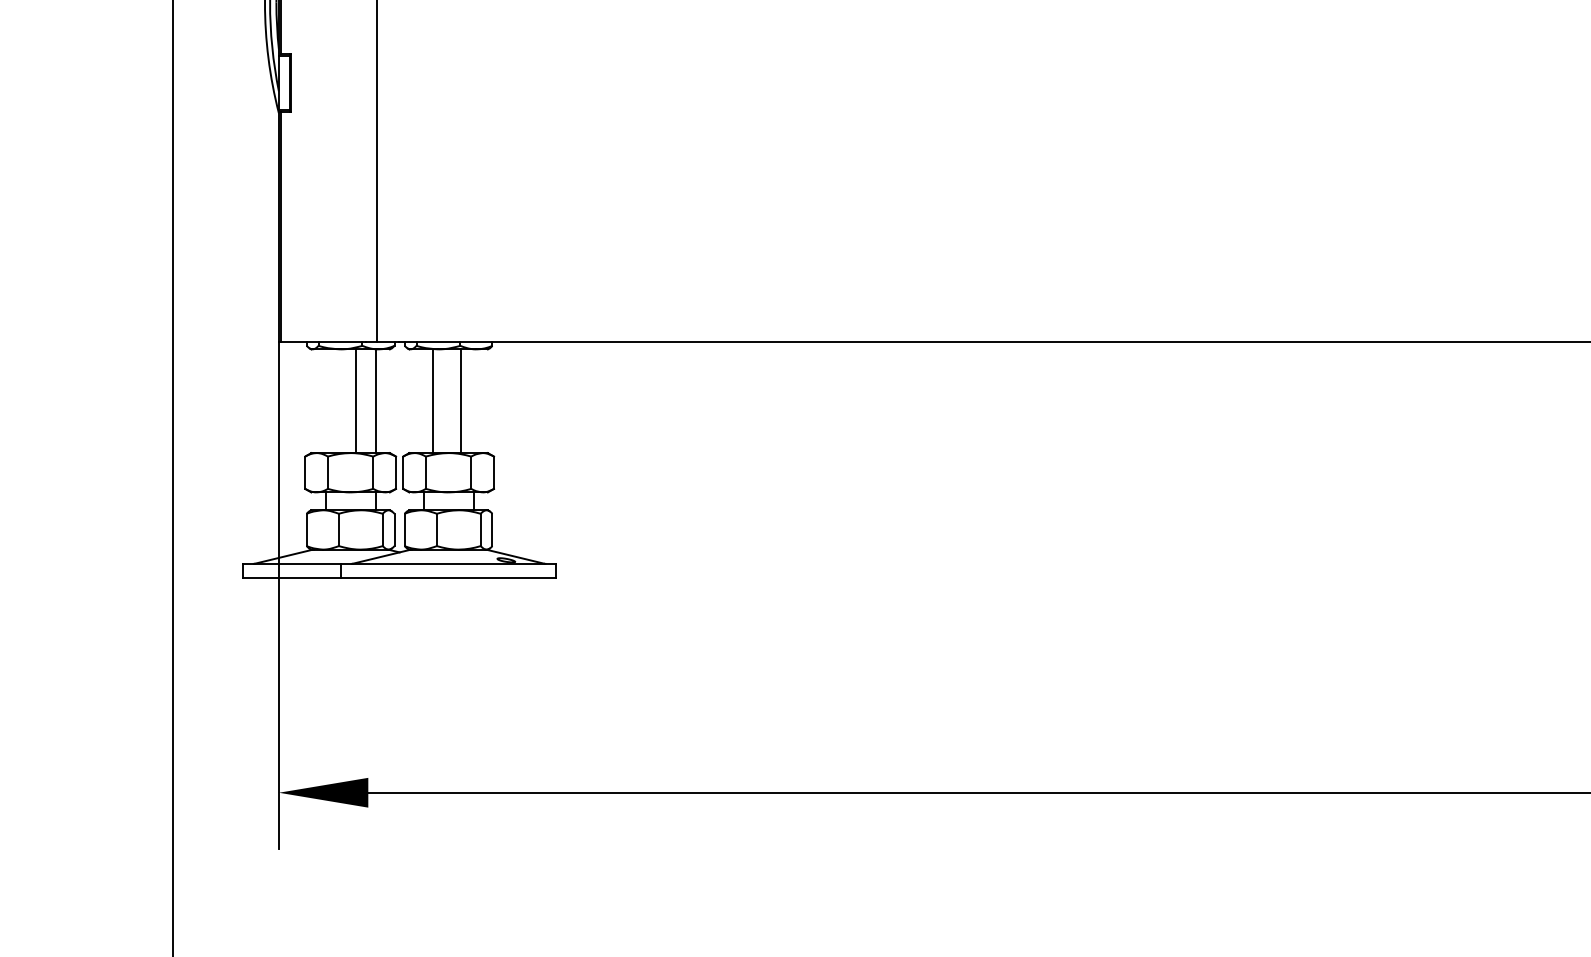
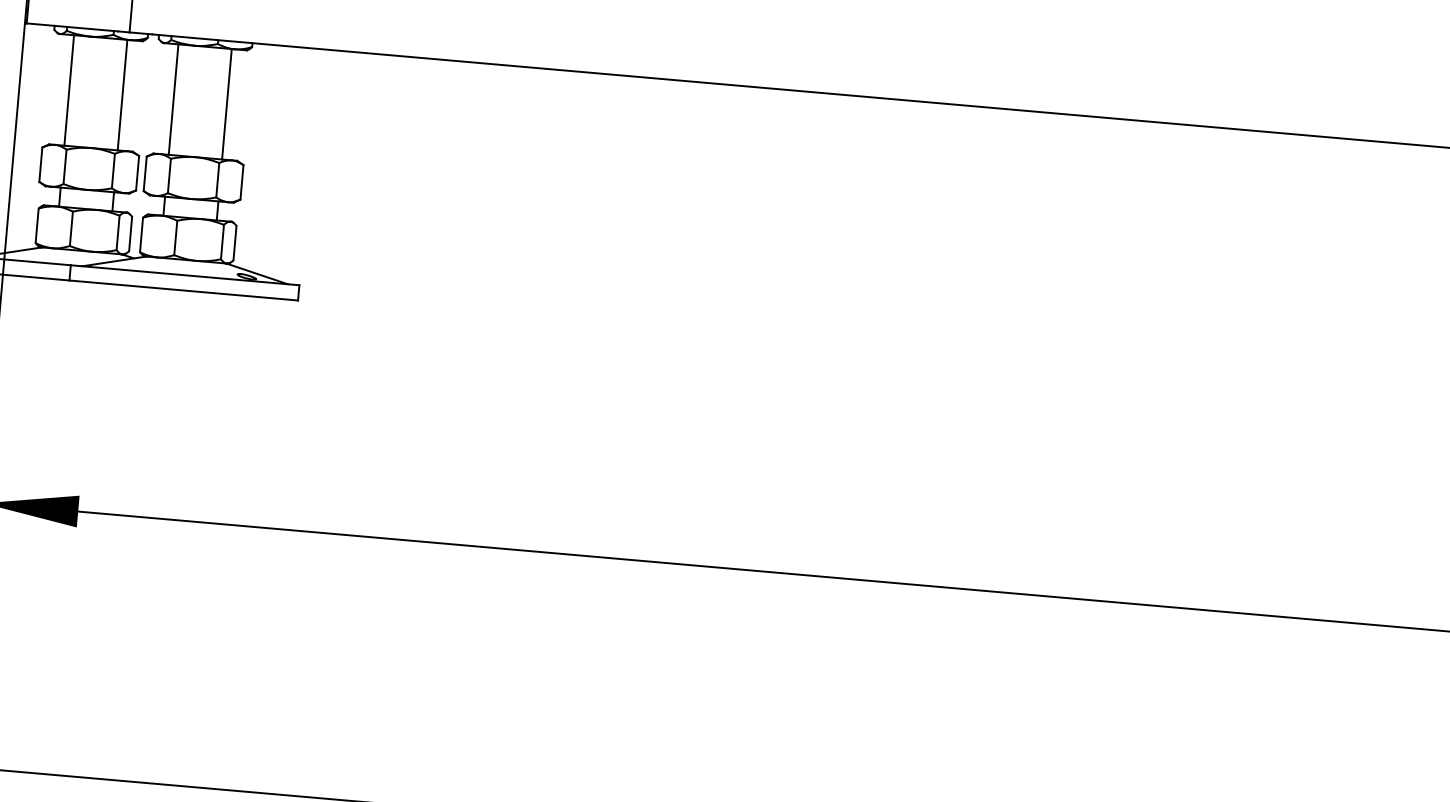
line: (355, 401) -> (69, 90), moved
line: (432, 401) -> (226, 104), moved
line: (460, 401) -> (173, 99), moved

